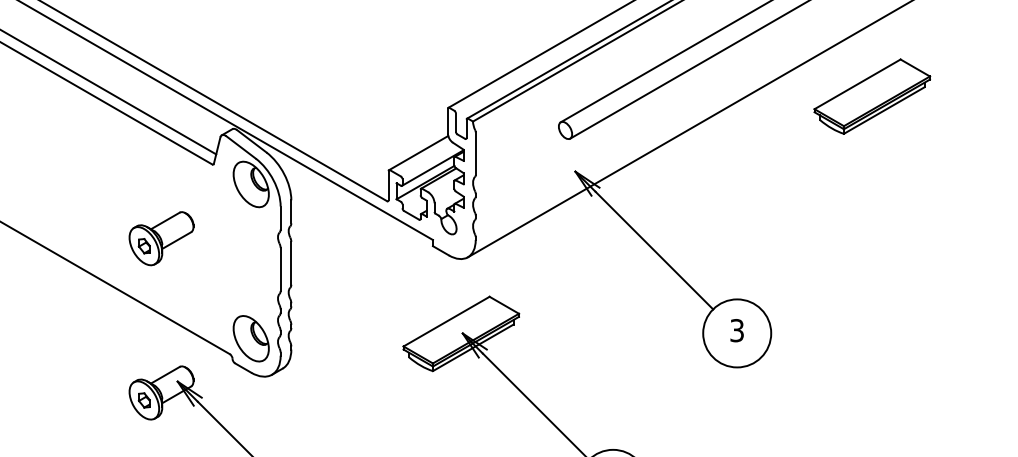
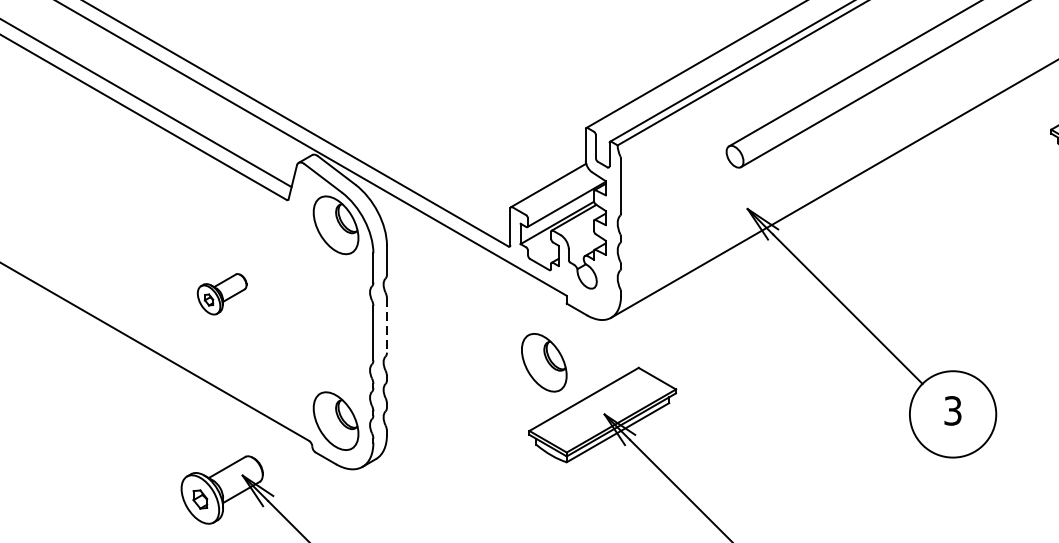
part: (161, 238) -> (222, 293), size x0.6
line: (291, 263) -> (387, 325), solid -> dashed
part: (414, 292) -> (543, 362), added

